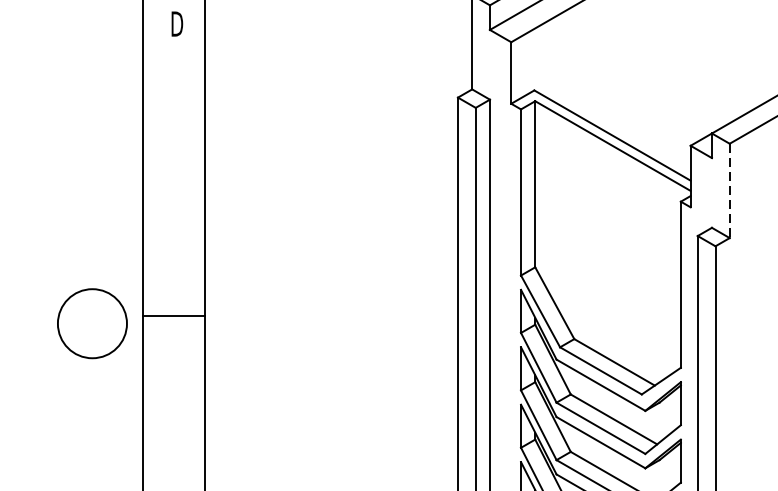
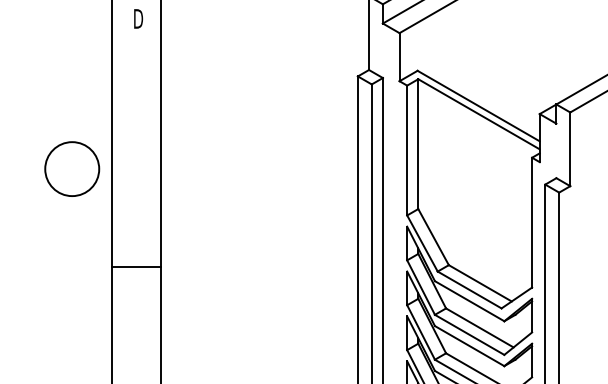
line: (729, 191) -> (570, 149), dashed -> solid
line: (173, 316) -> (135, 267), moved
circle: (92, 322) -> (72, 168), moved

